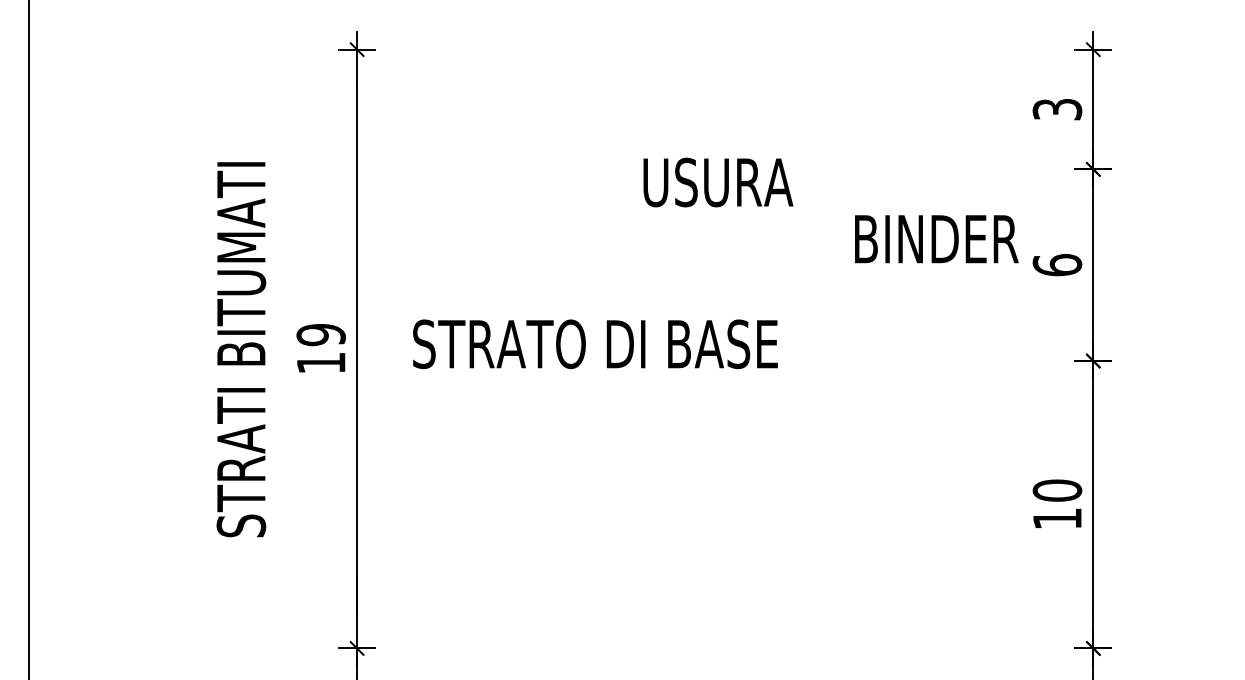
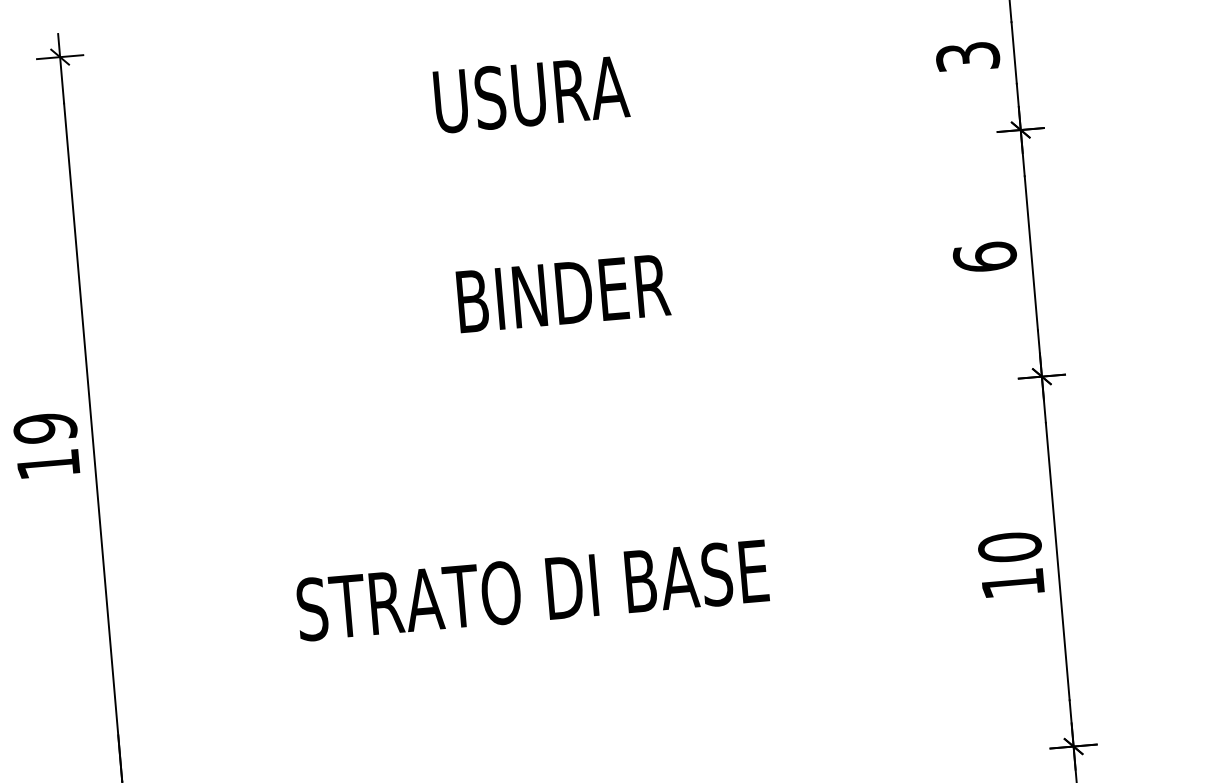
text: (718, 182) -> (531, 94), moved
text: (936, 239) -> (563, 293), moved
text: (595, 344) -> (532, 590), moved

